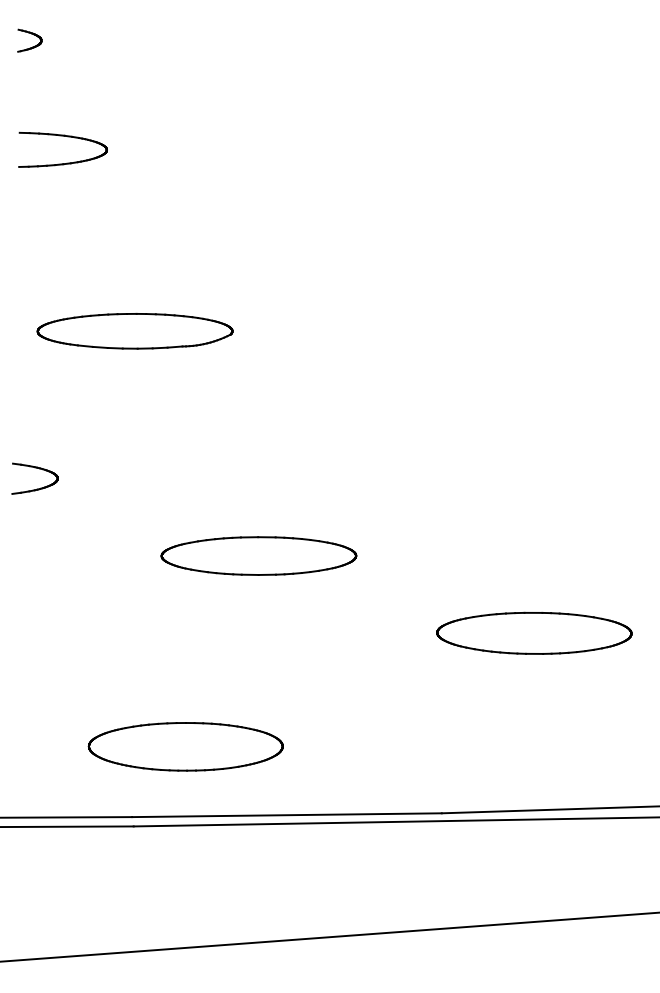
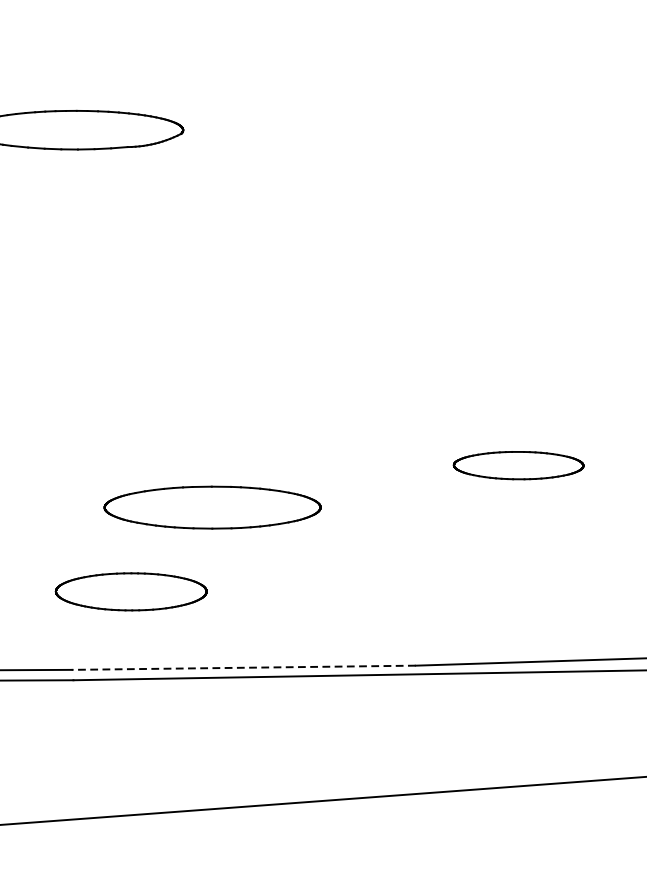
part: (258, 555) -> (212, 507), moved
part: (534, 632) -> (518, 464), size x0.6
part: (185, 746) -> (131, 591), size x0.7
line: (286, 815) -> (243, 668), solid -> dashed

